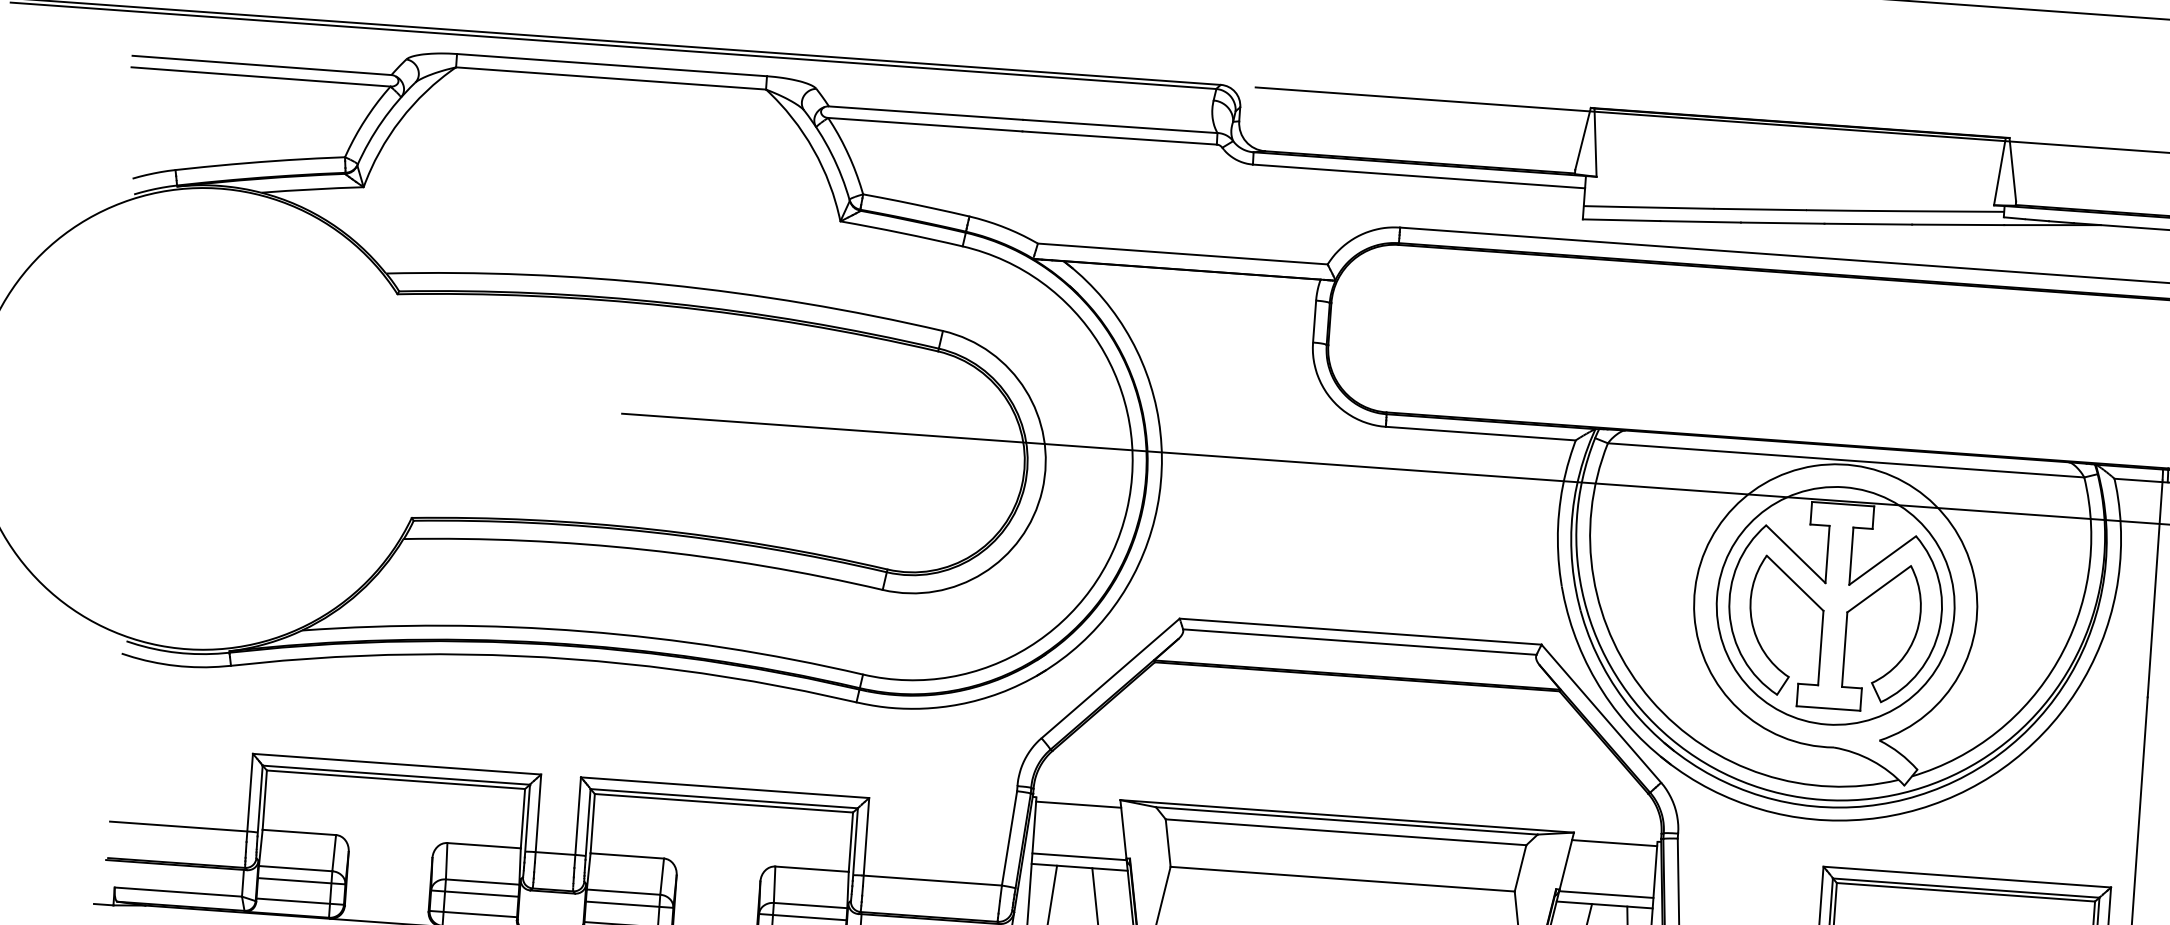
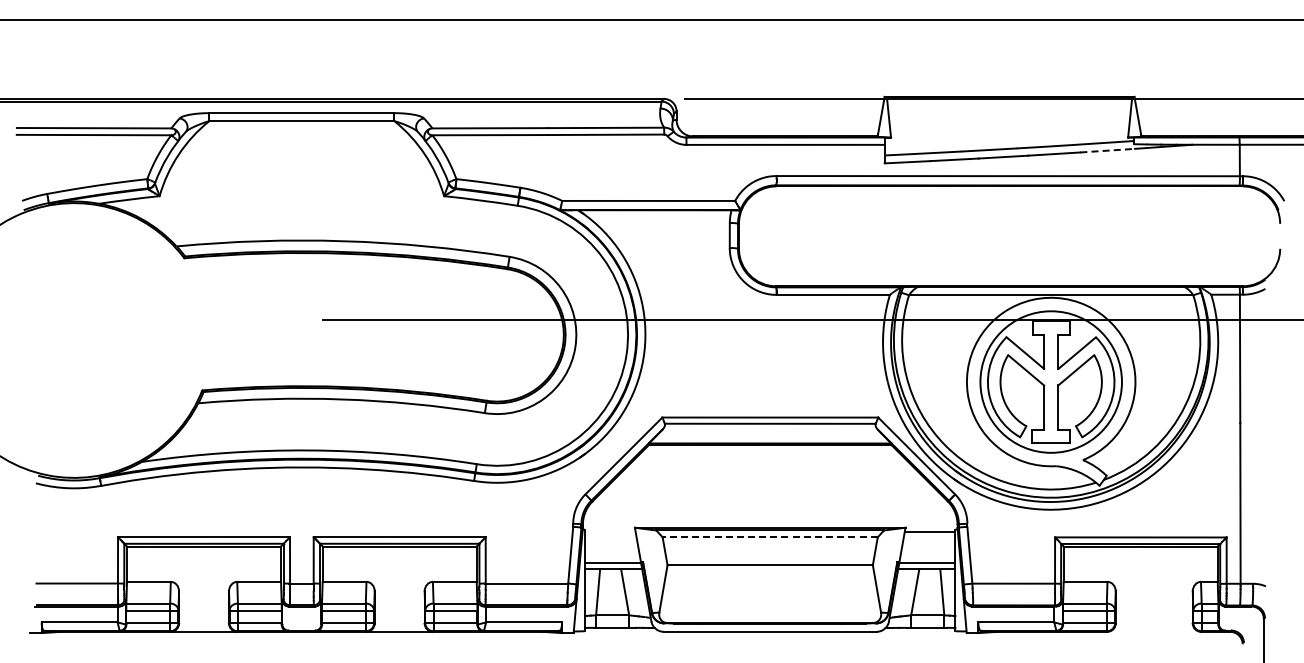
line: (1959, 224) -> (1108, 150), solid -> dashed
line: (1077, 804) -> (609, 532), removed
line: (1346, 832) -> (770, 537), solid -> dashed

